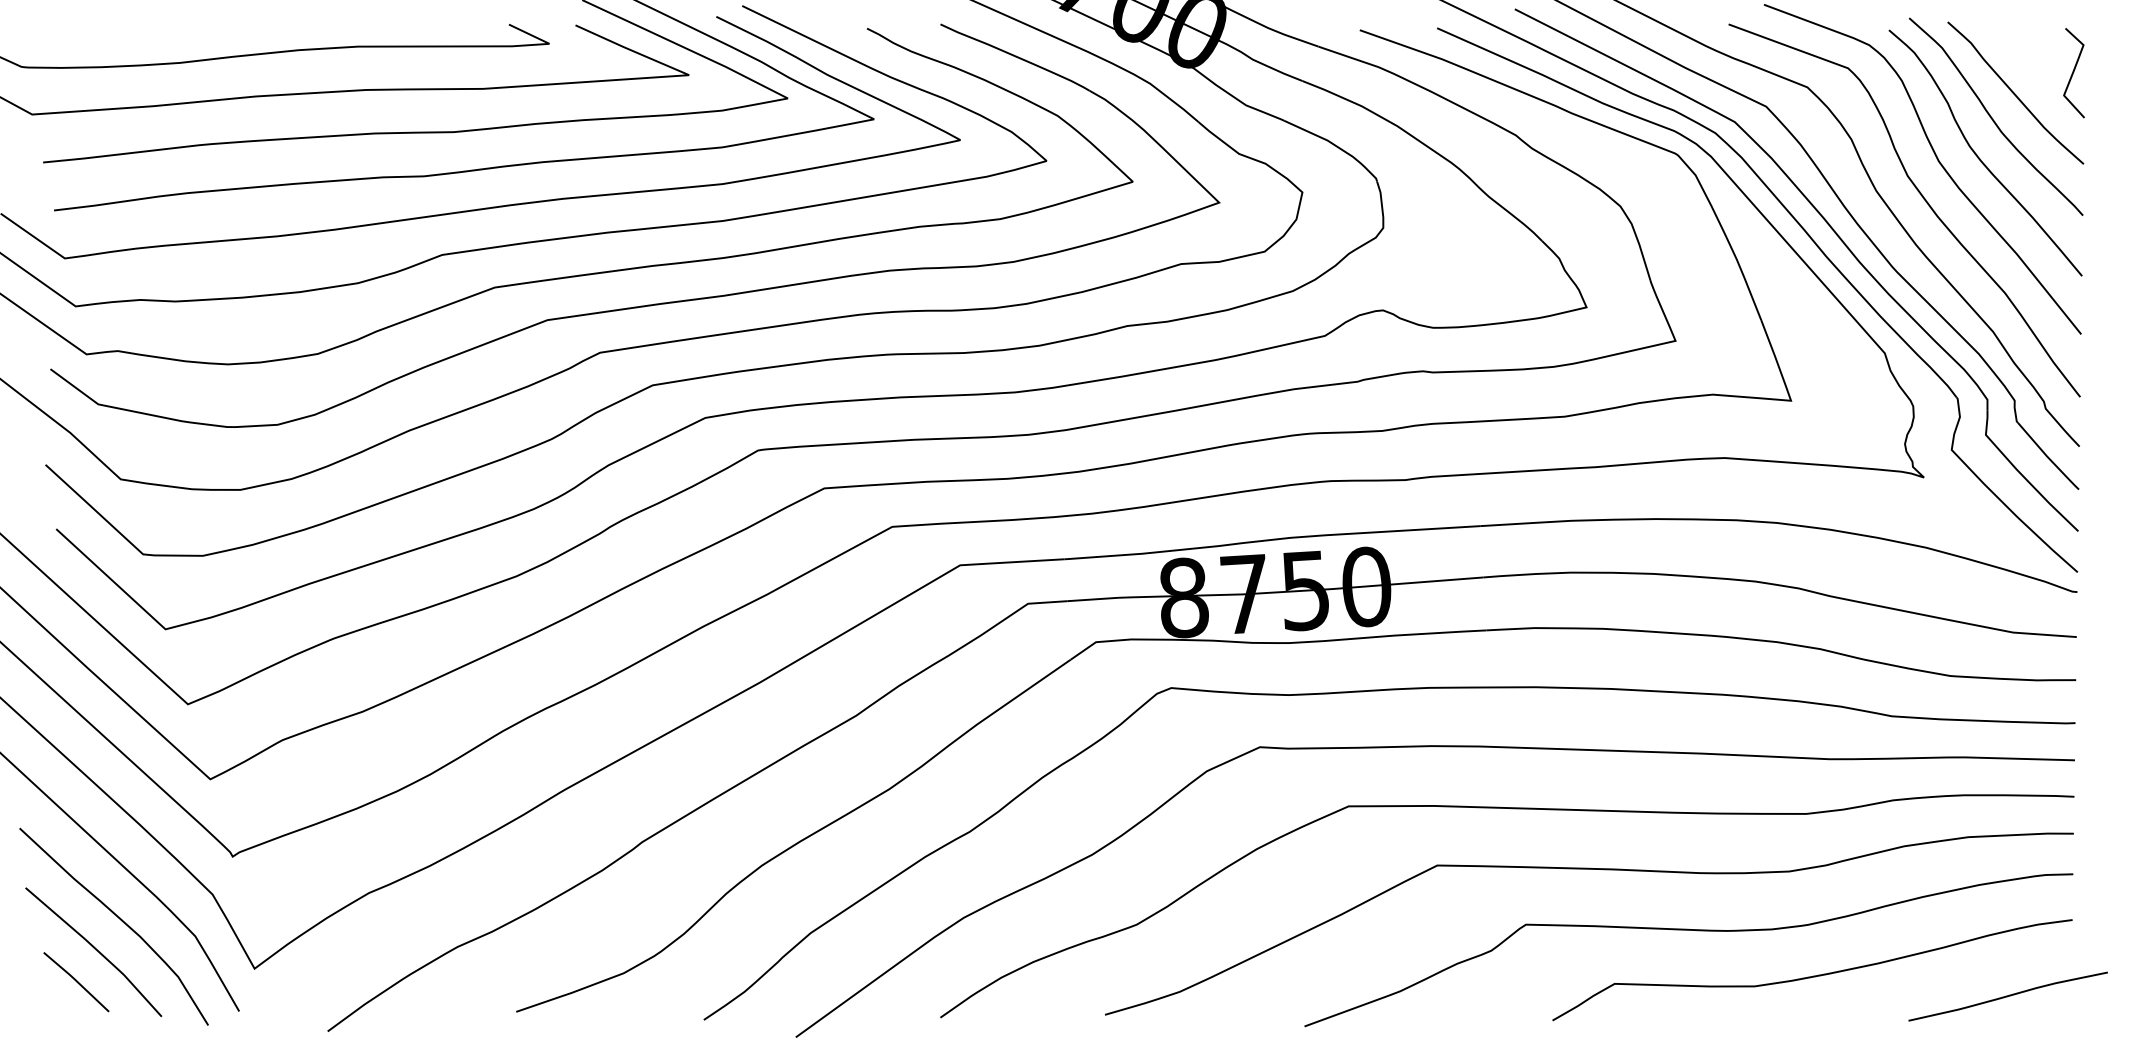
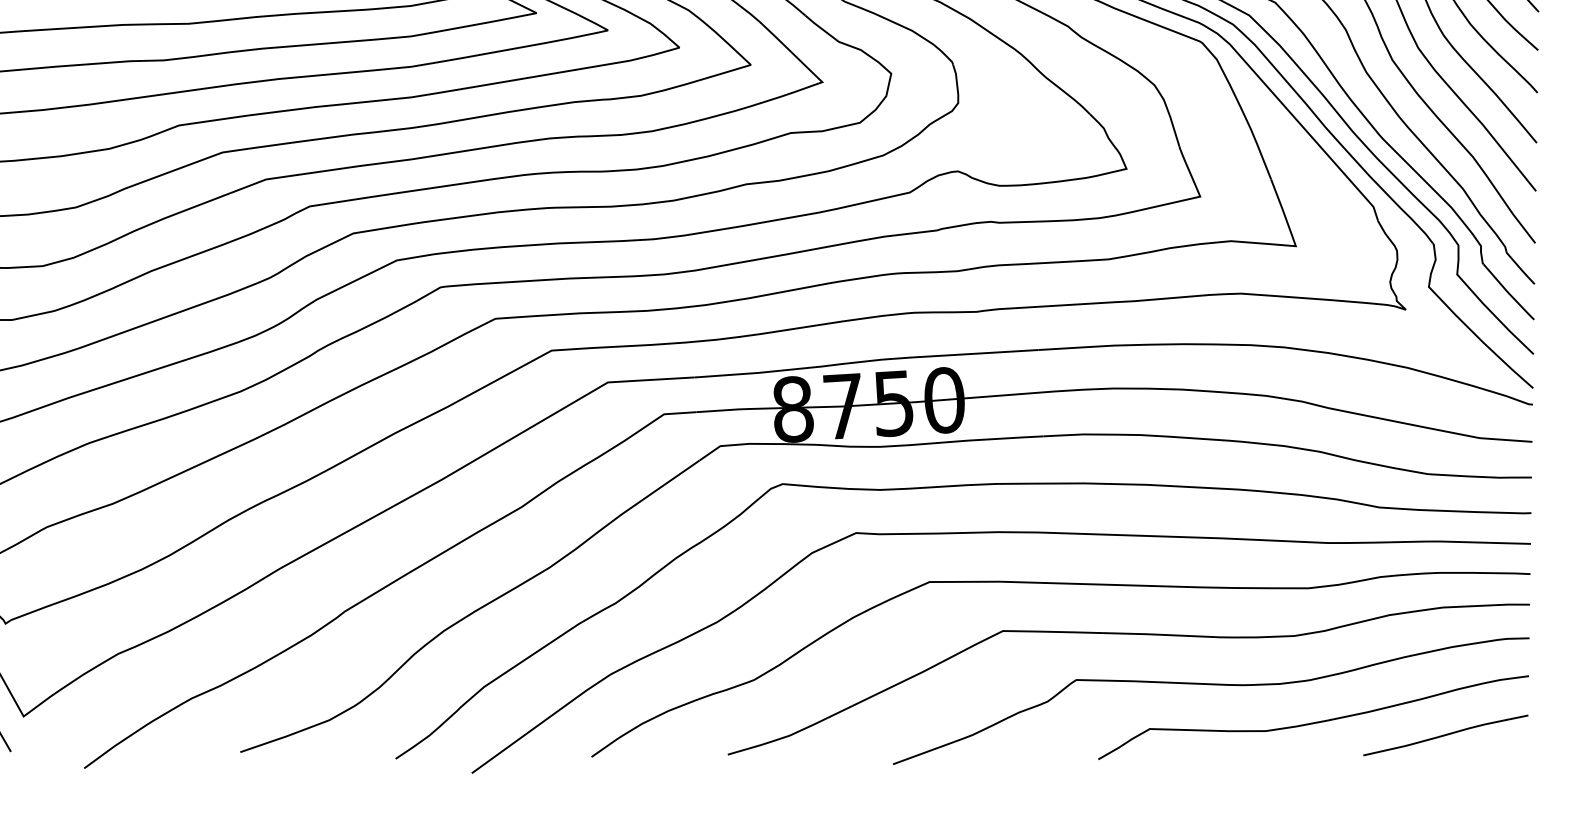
curve: (2007, 996) -> (1445, 735), moved

